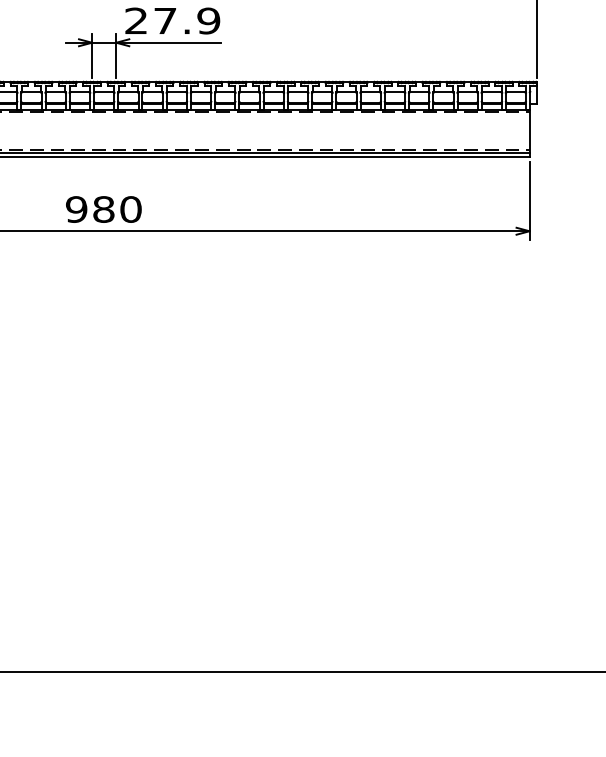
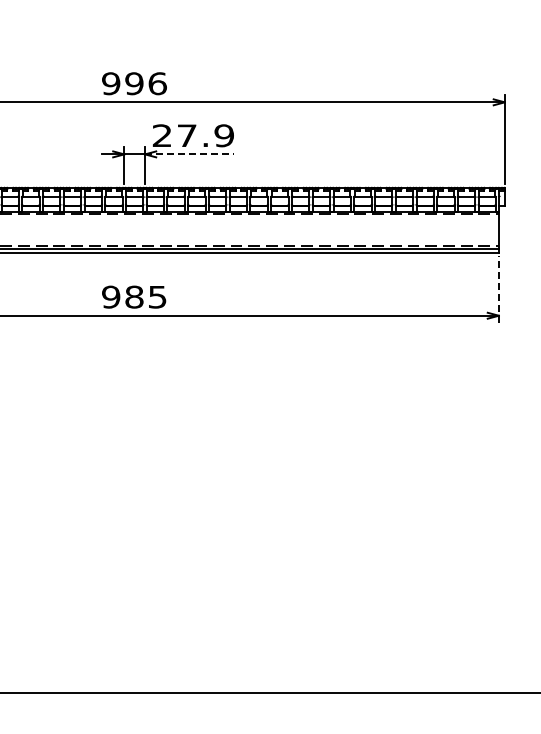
line: (168, 42) -> (189, 154), solid -> dashed
line: (529, 200) -> (498, 289), solid -> dashed
text: (130, 208) -> (157, 296), 980 -> 985

